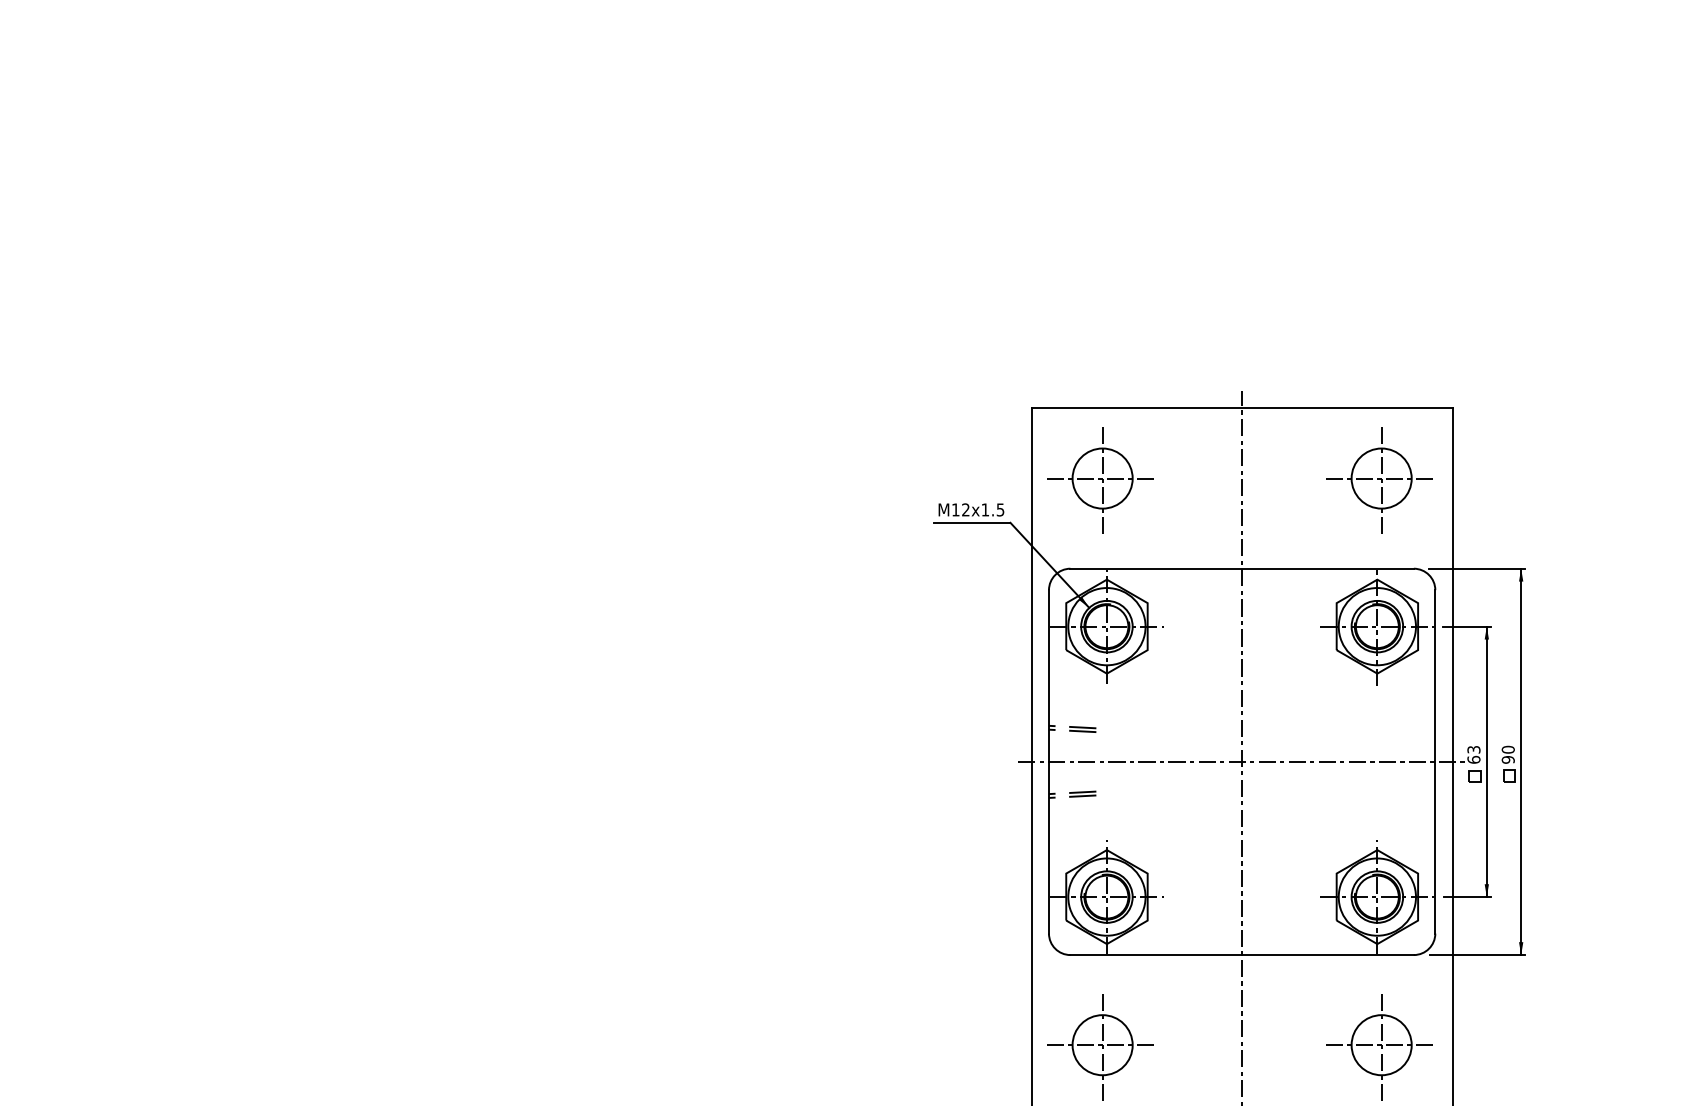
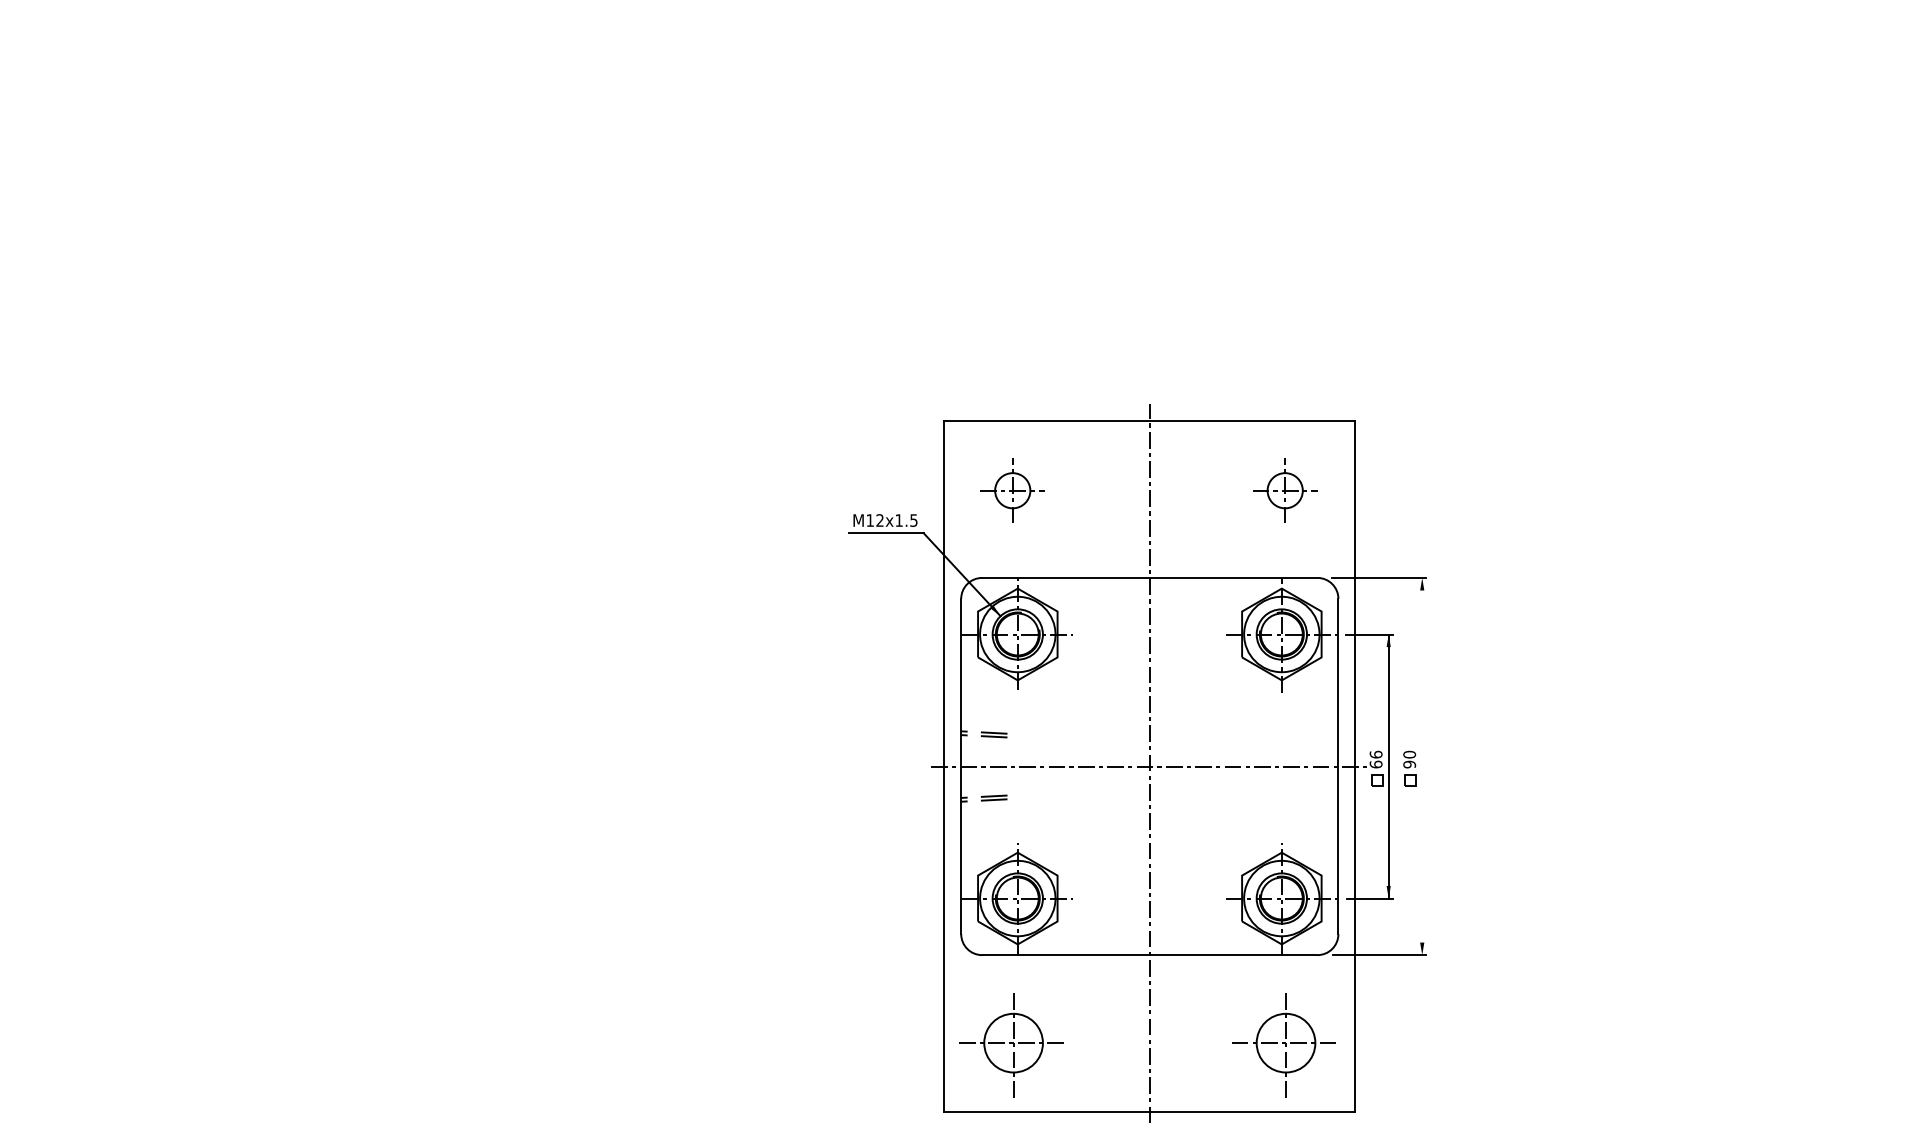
part: (1100, 480) -> (1011, 491), size x0.6
part: (1379, 480) -> (1283, 491), size x0.6
text: (1473, 749) -> (1375, 754), 63 -> 66
line: (1521, 761) -> (1422, 766), removed

